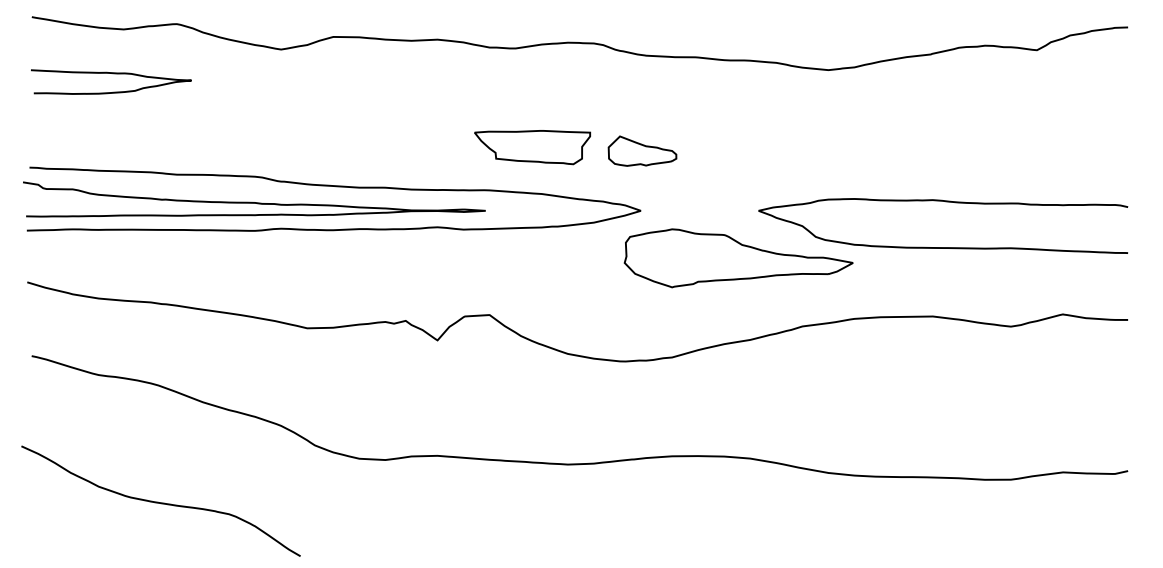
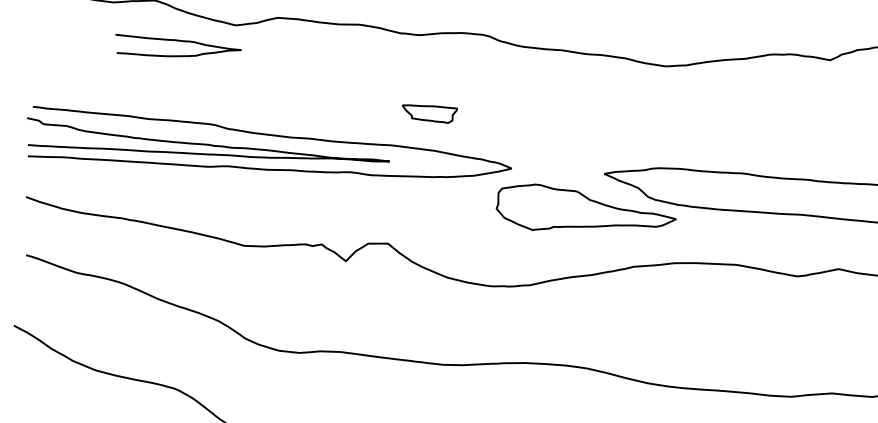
curve: (112, 74) -> (179, 41), moved
part: (532, 147) -> (429, 113), size x0.6
part: (642, 150) -> (515, 121), removed

